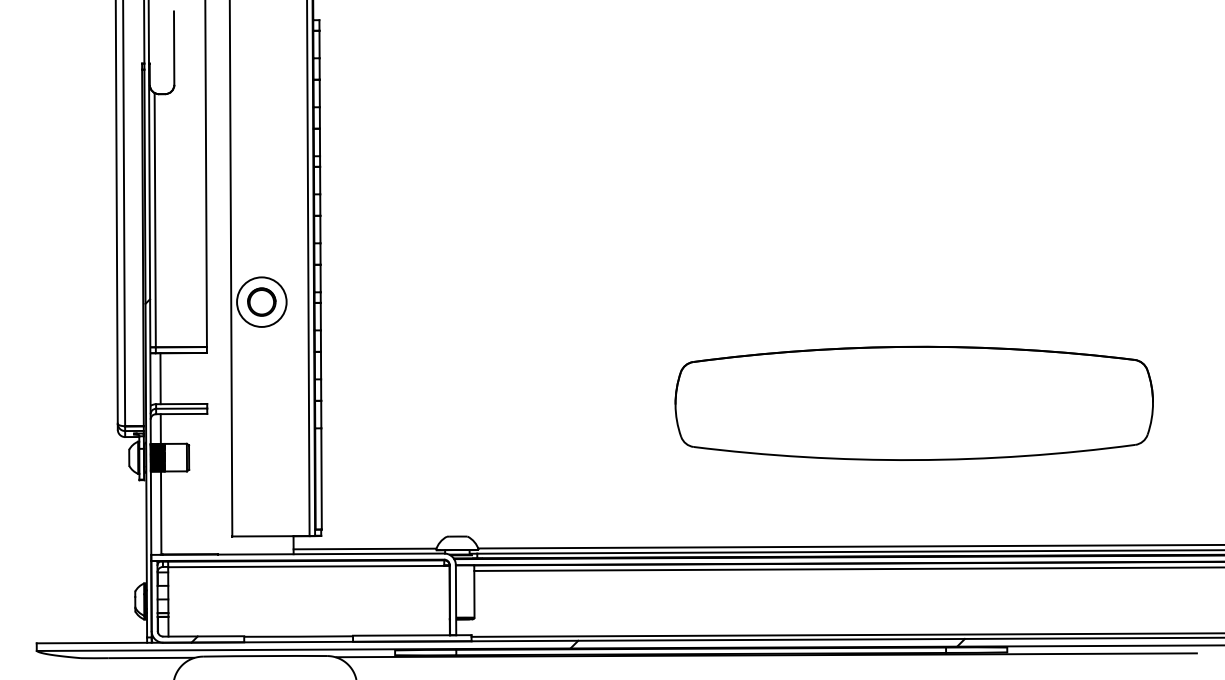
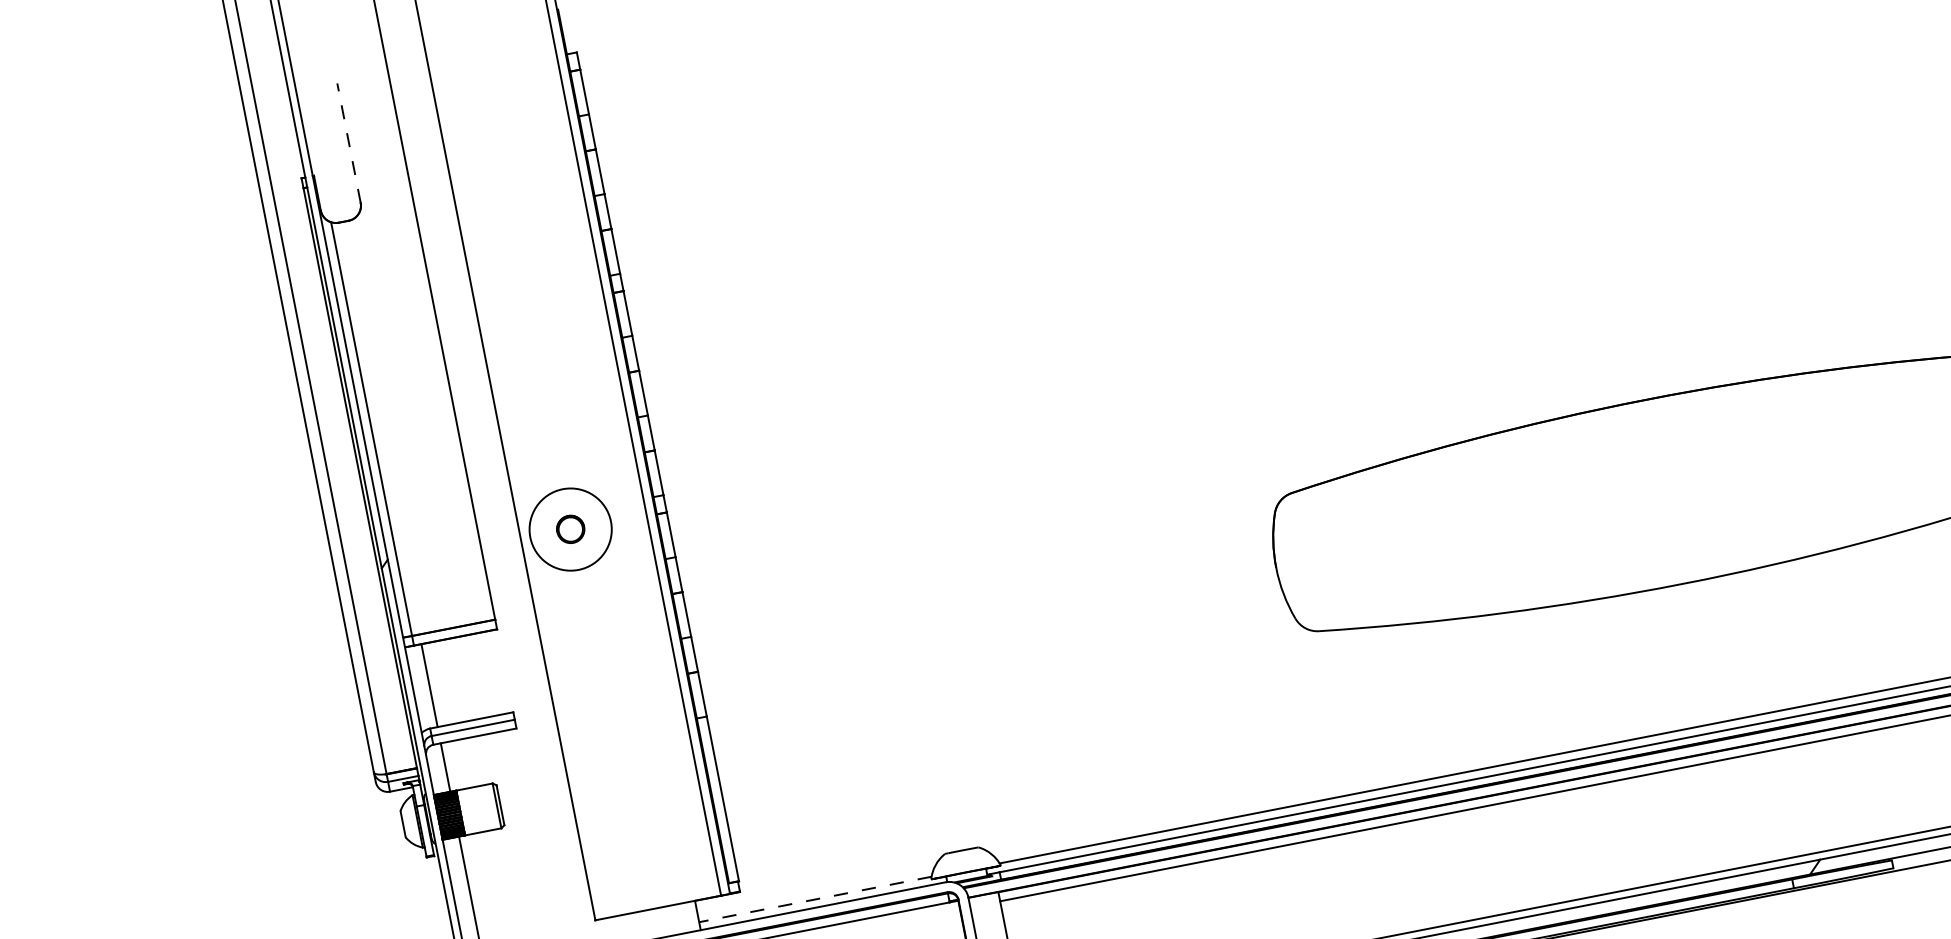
line: (174, 48) -> (349, 143), solid -> dashed
part: (261, 301) -> (569, 528), size x0.6
line: (364, 549) -> (814, 900), solid -> dashed

